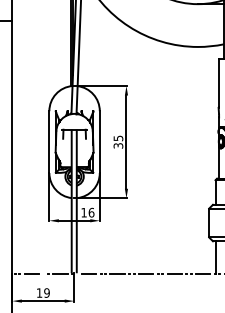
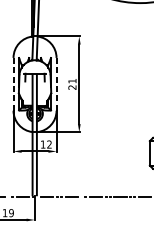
text: (118, 141) -> (72, 83), 35 -> 21
line: (49, 142) -> (13, 84), solid -> dashed
line: (99, 142) -> (56, 84), solid -> dashed
text: (91, 212) -> (49, 144), 16 -> 12

